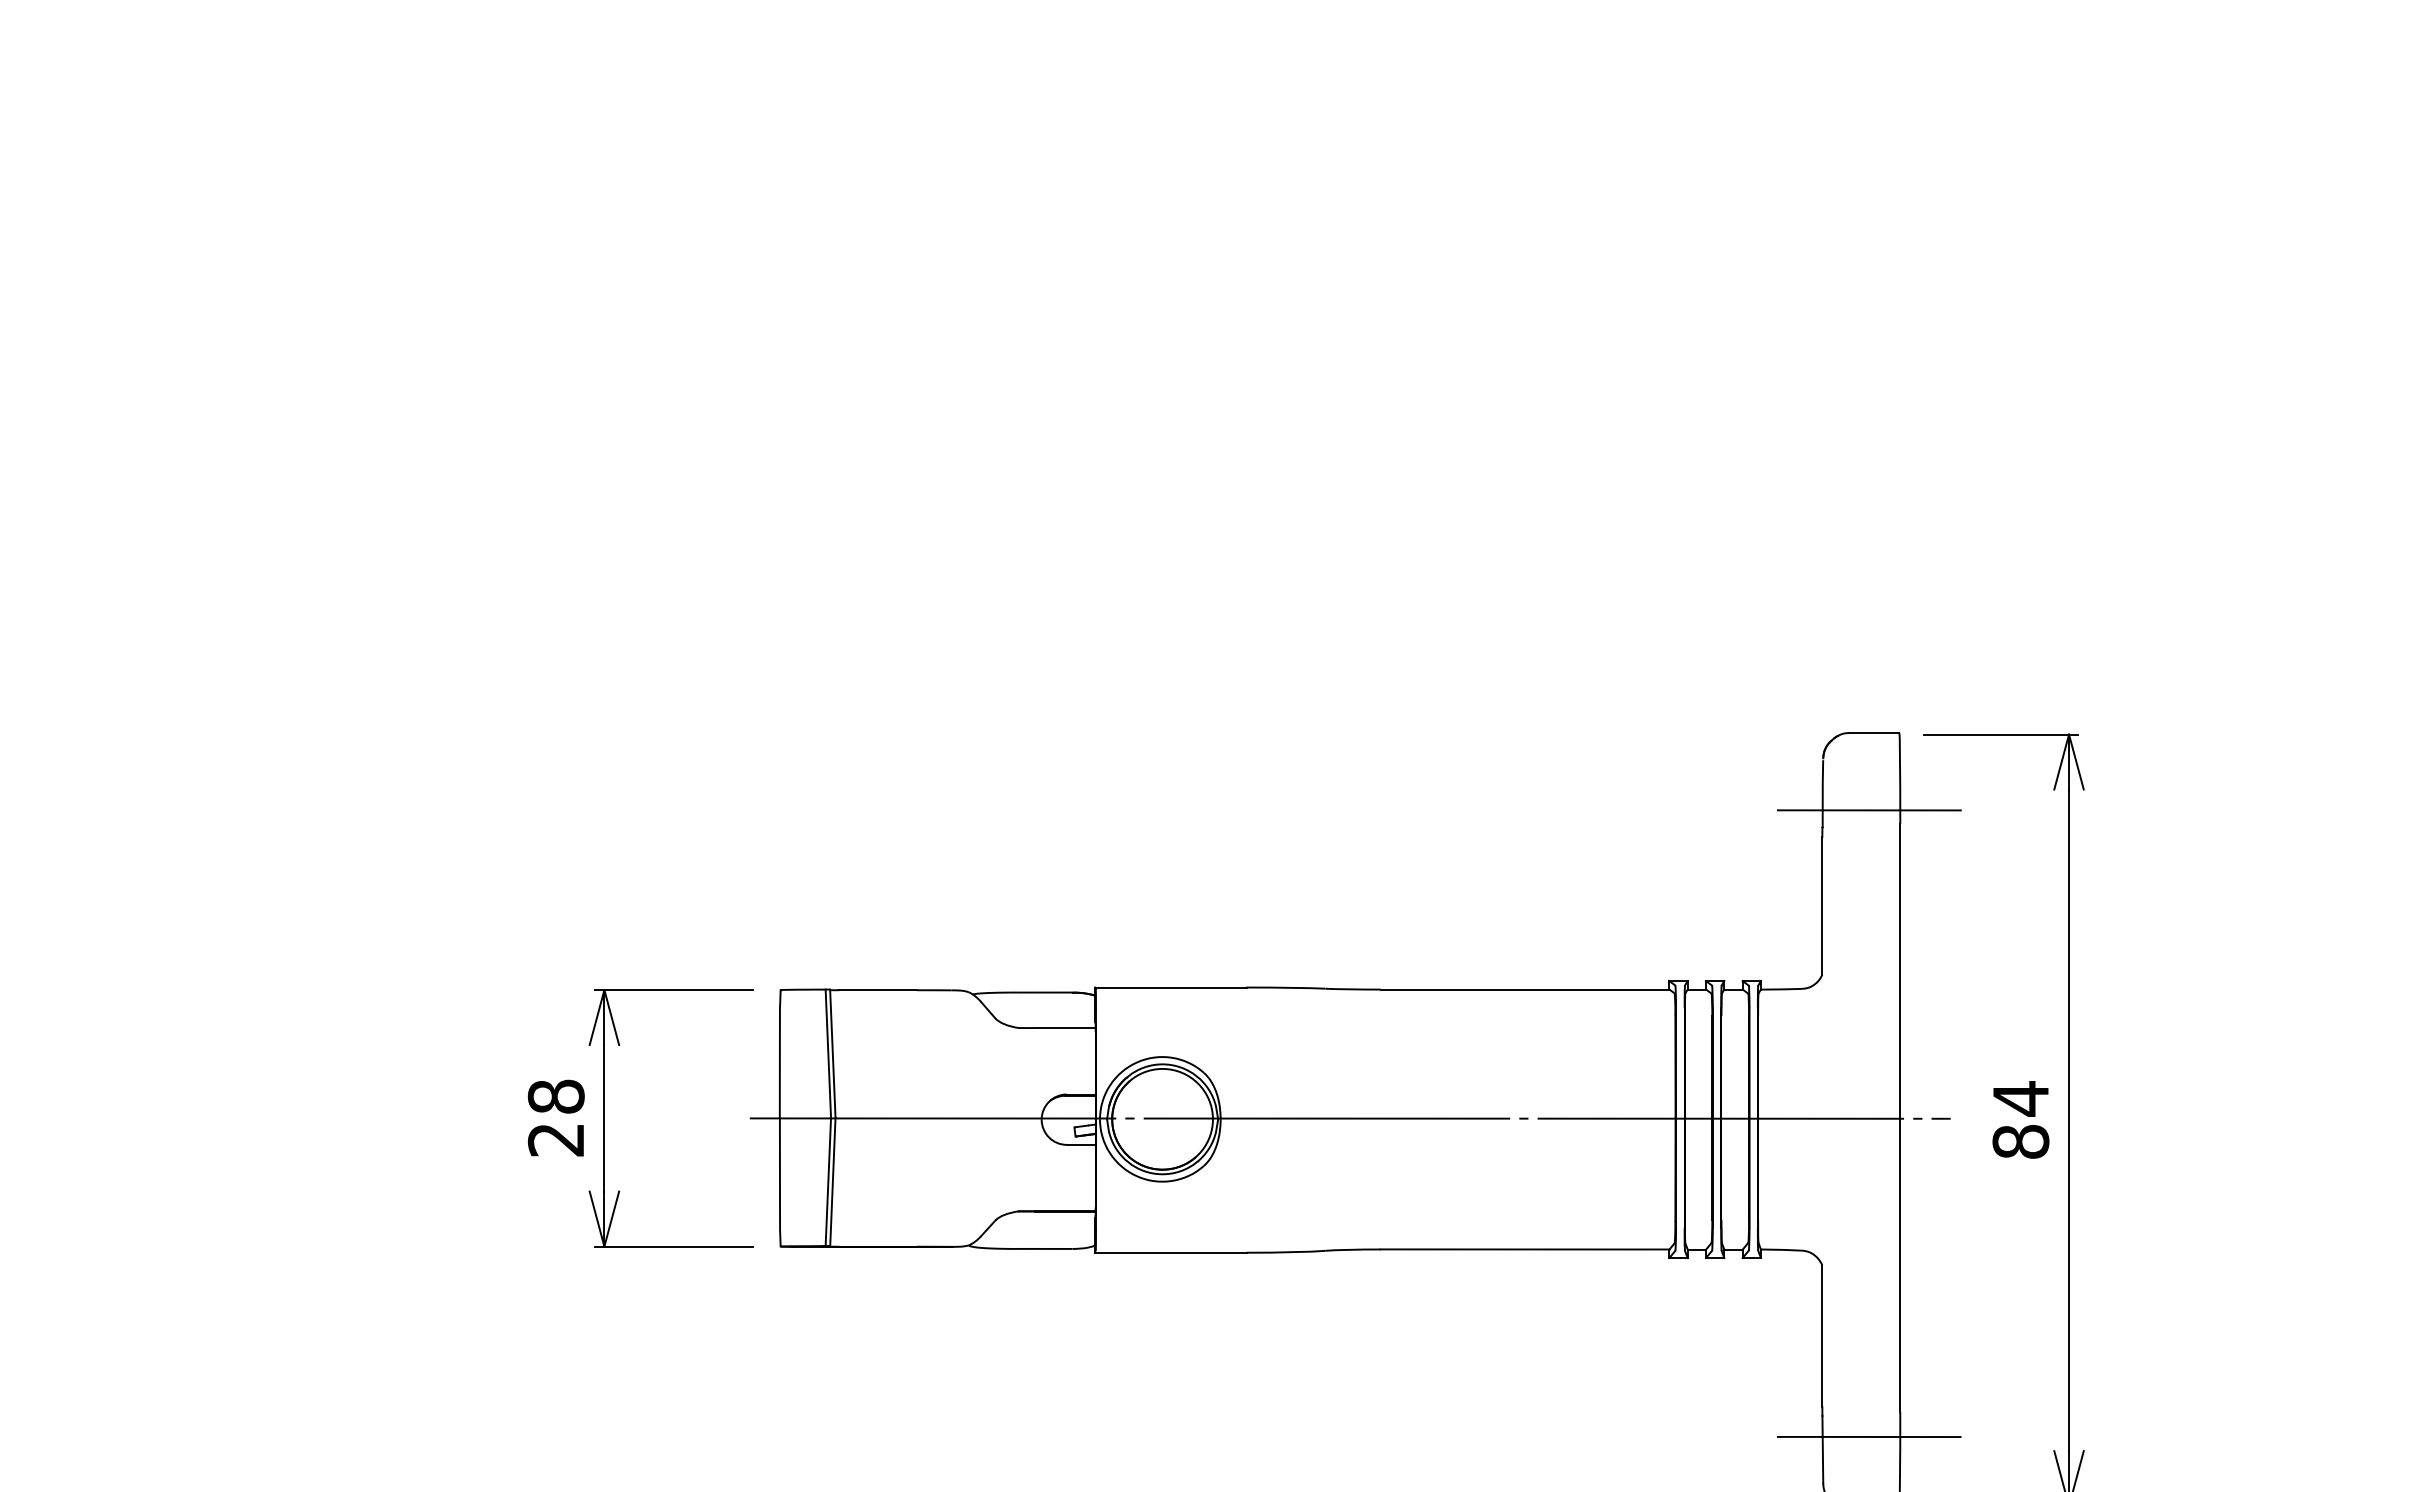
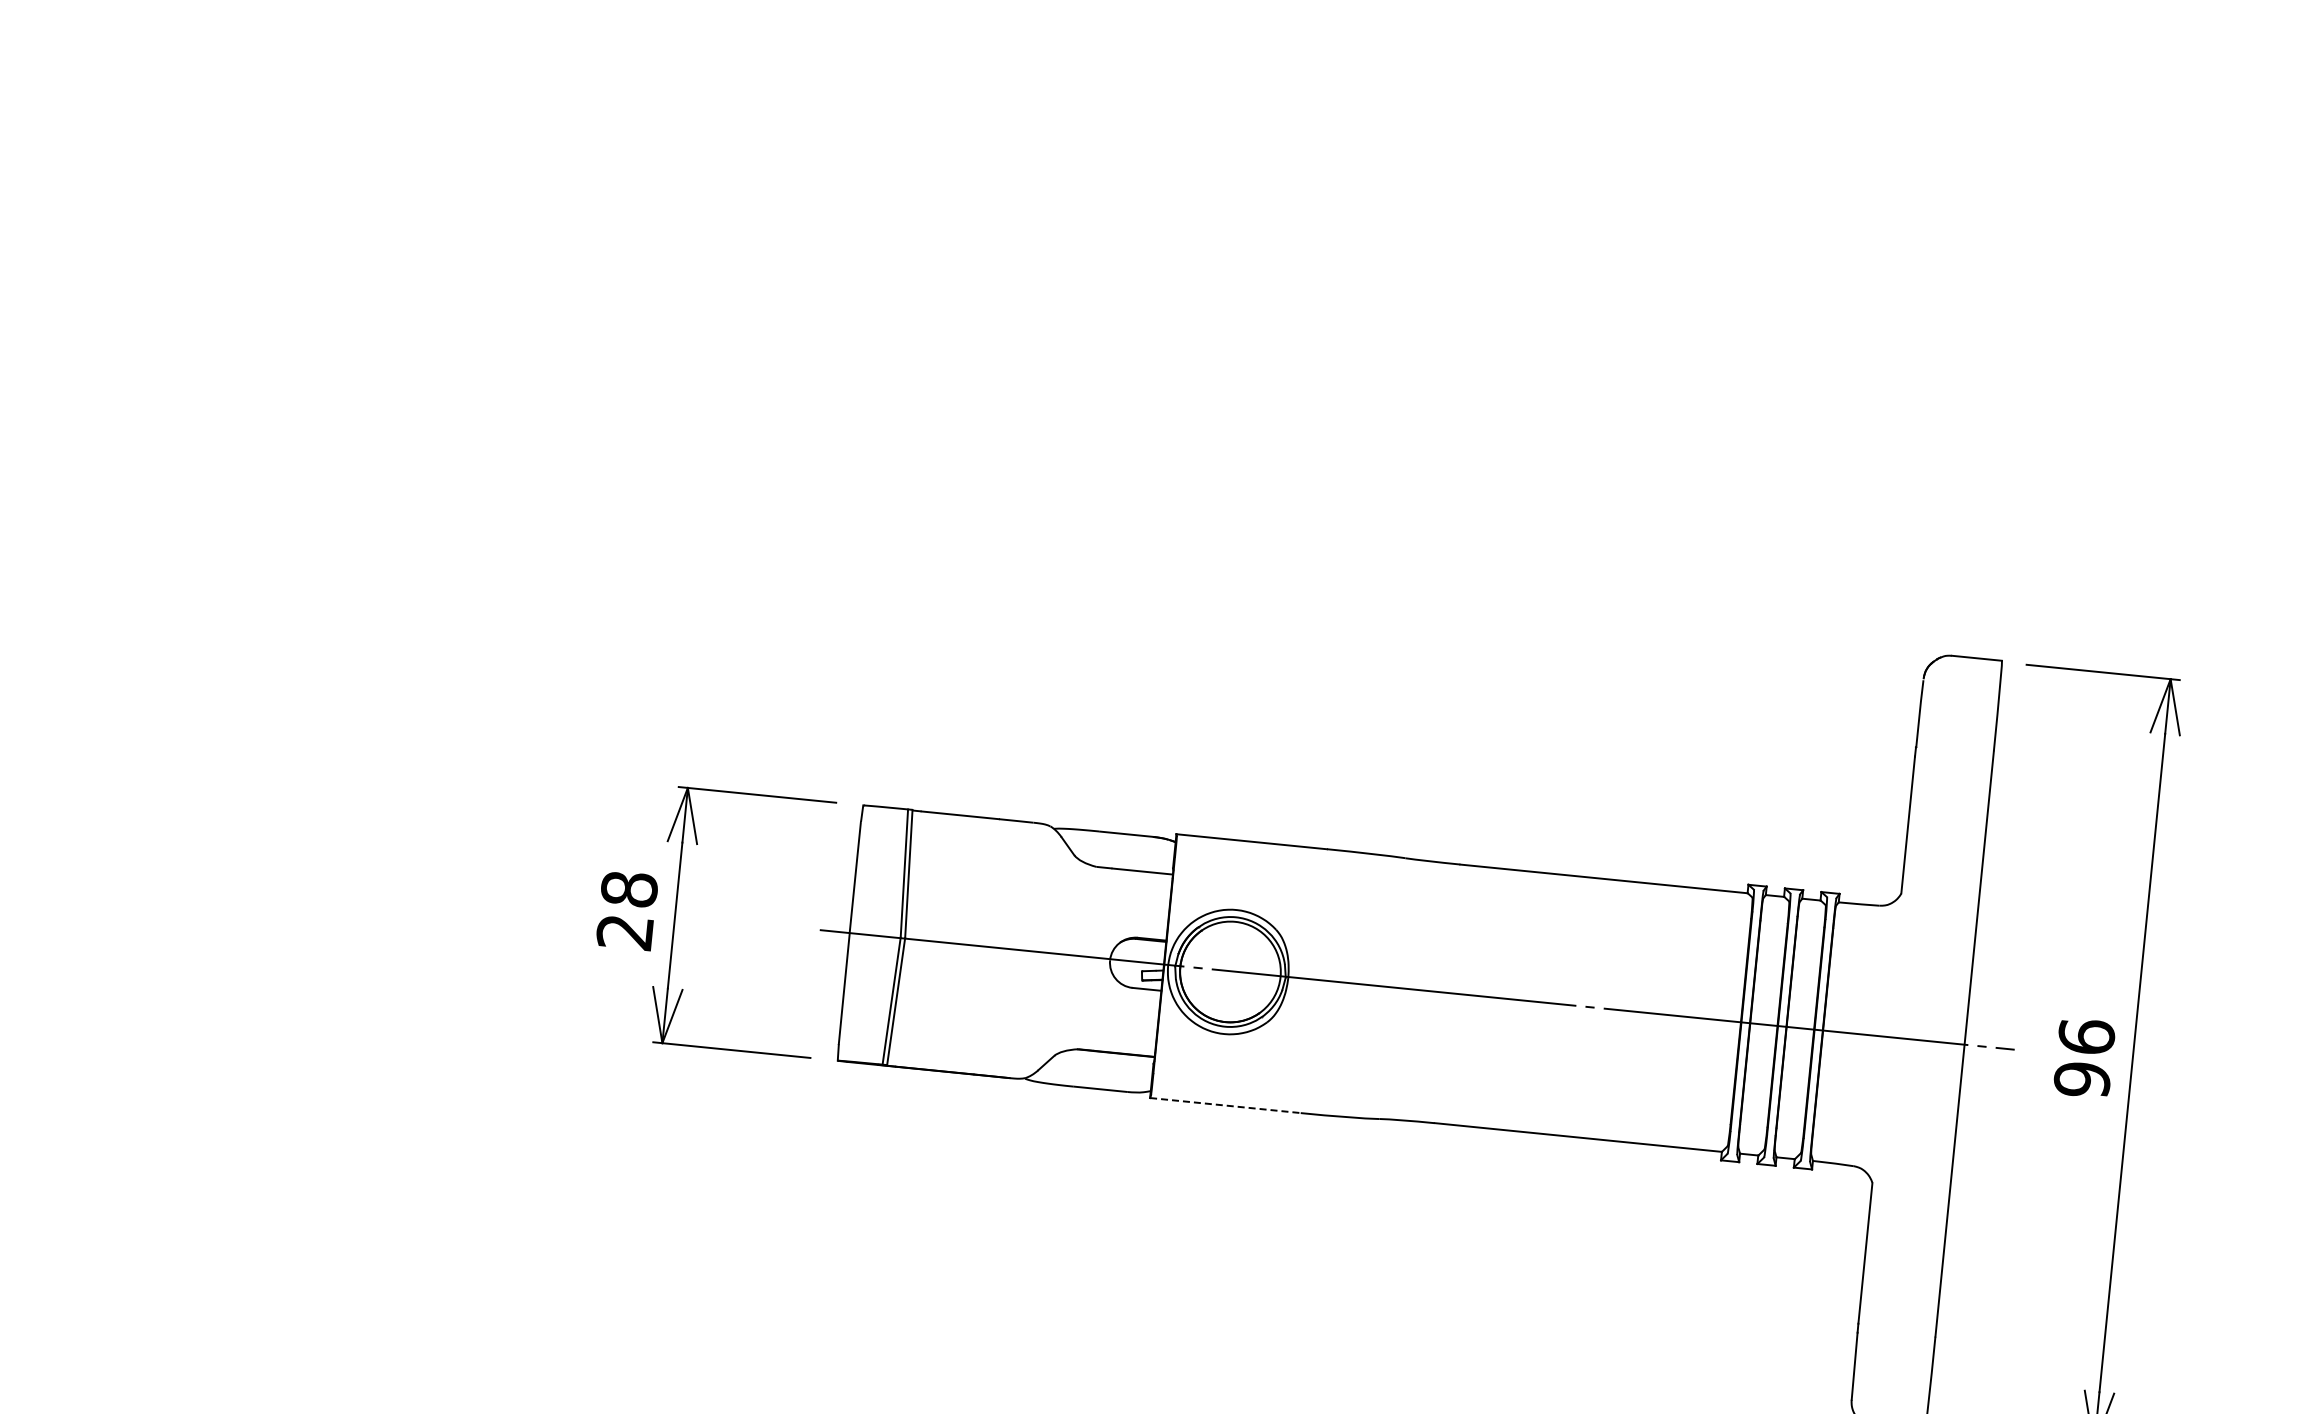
line: (1869, 810) -> (1964, 734), removed
text: (2020, 1120) -> (2084, 1058), 84 -> 96
line: (1170, 1252) -> (1225, 1105), solid -> dashed
line: (1869, 1436) -> (1902, 1357), removed

